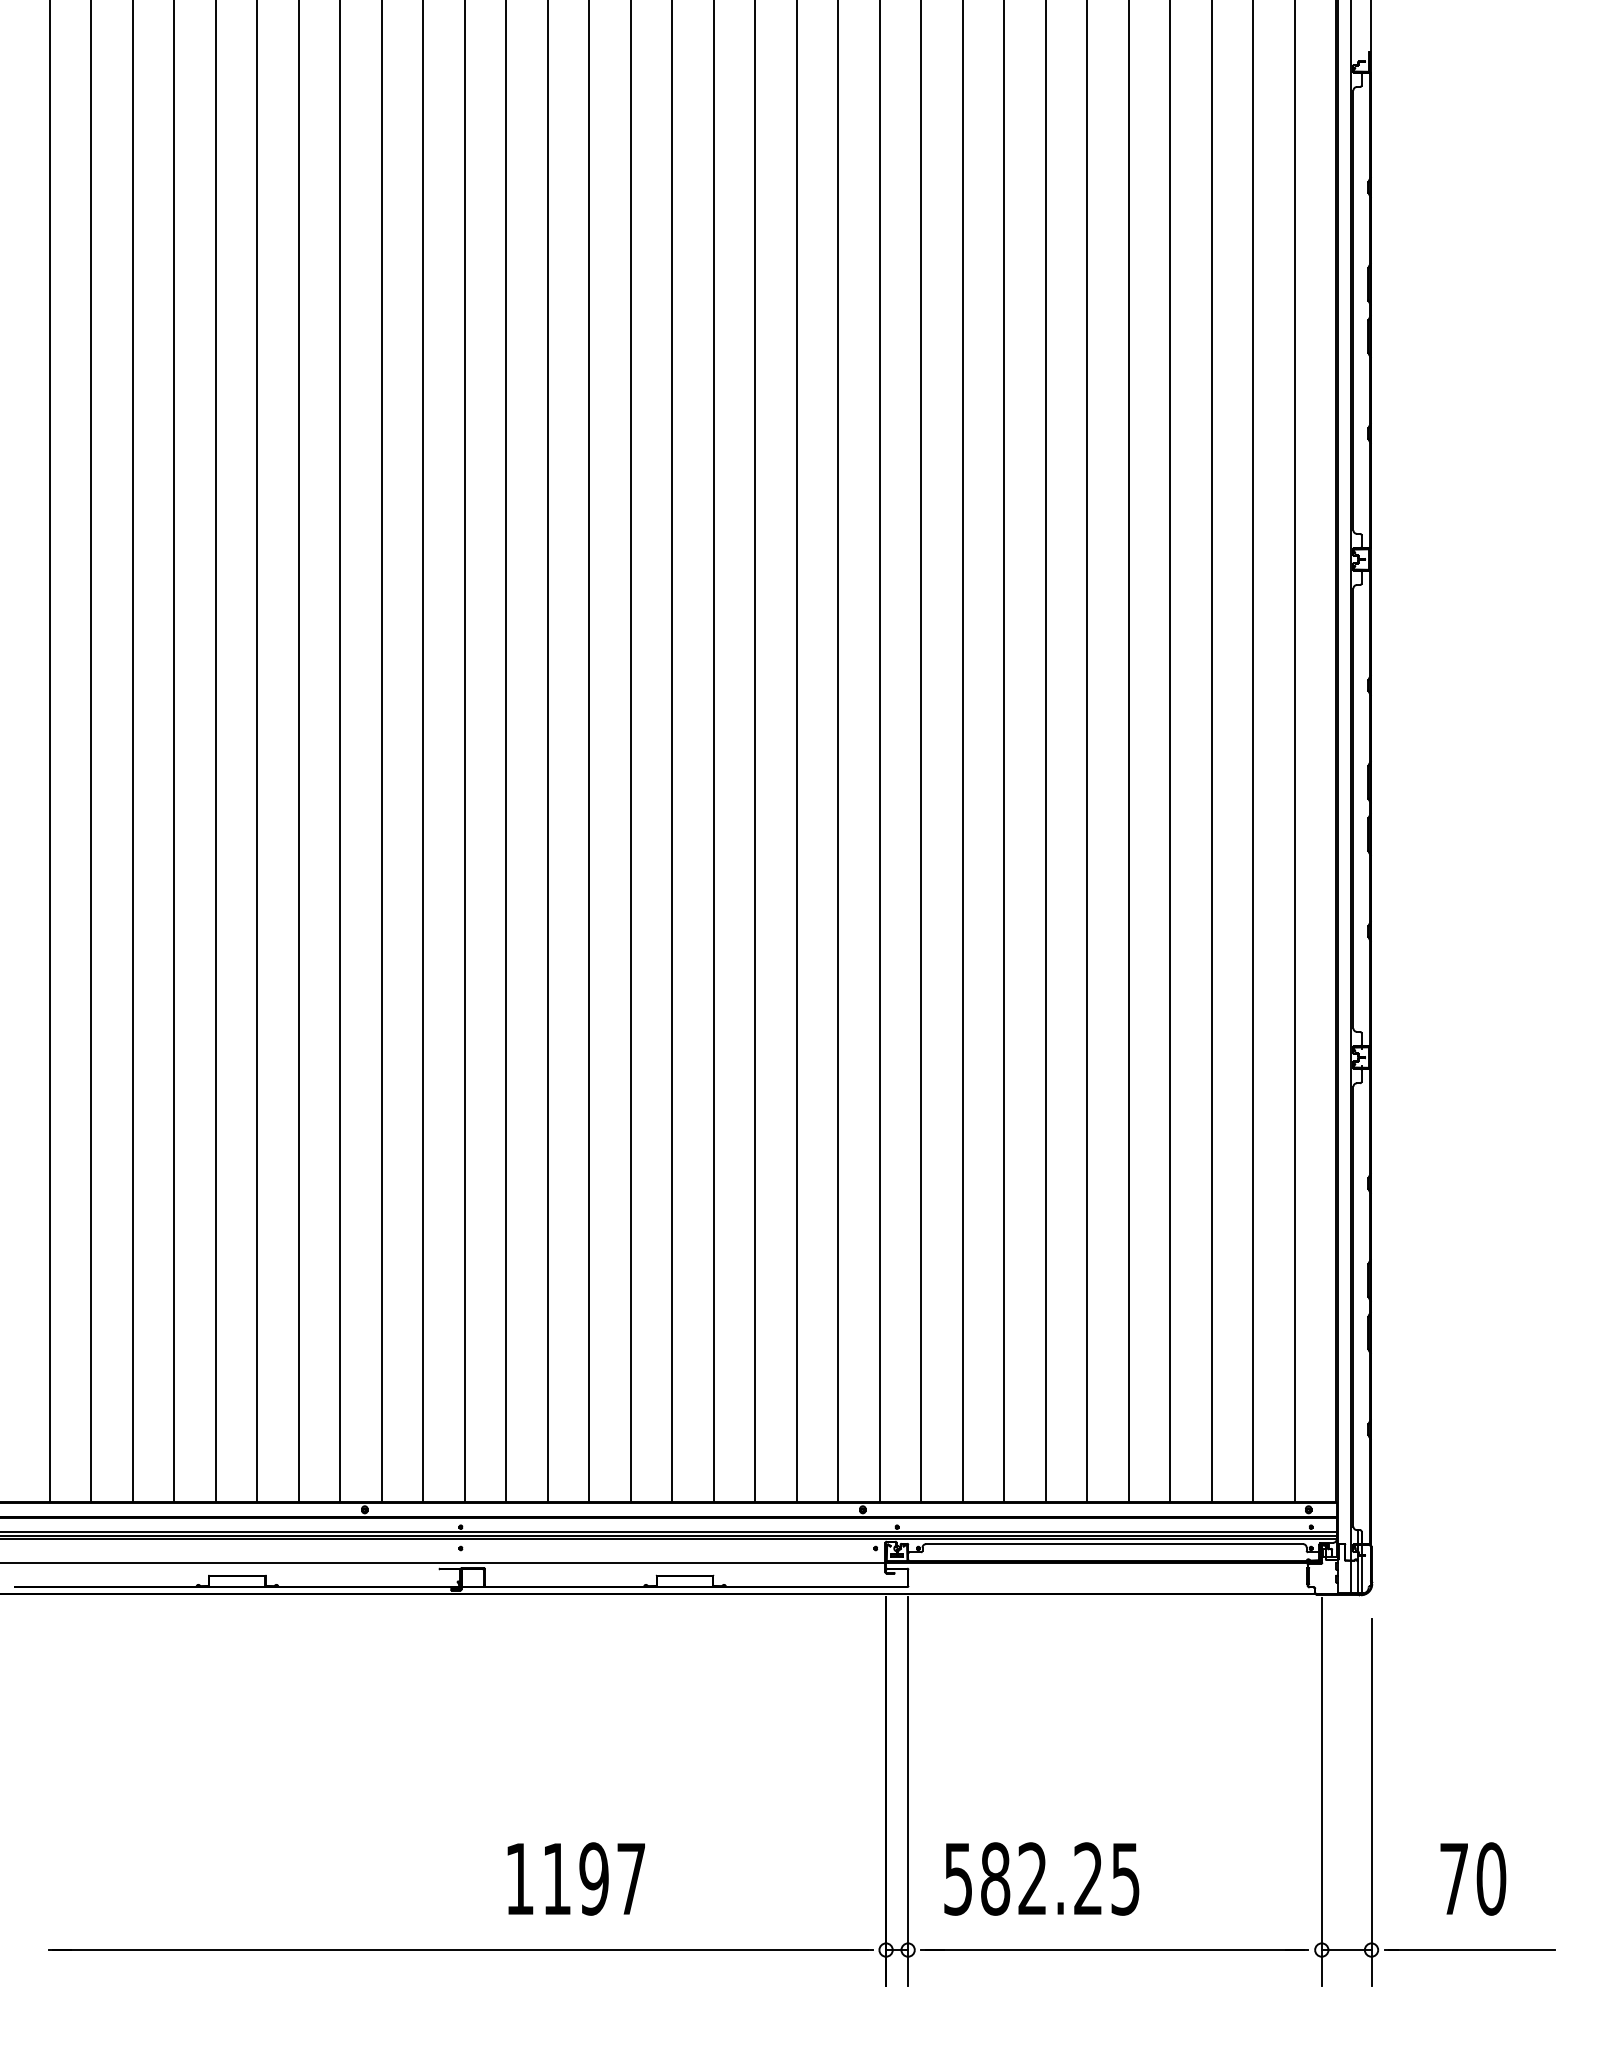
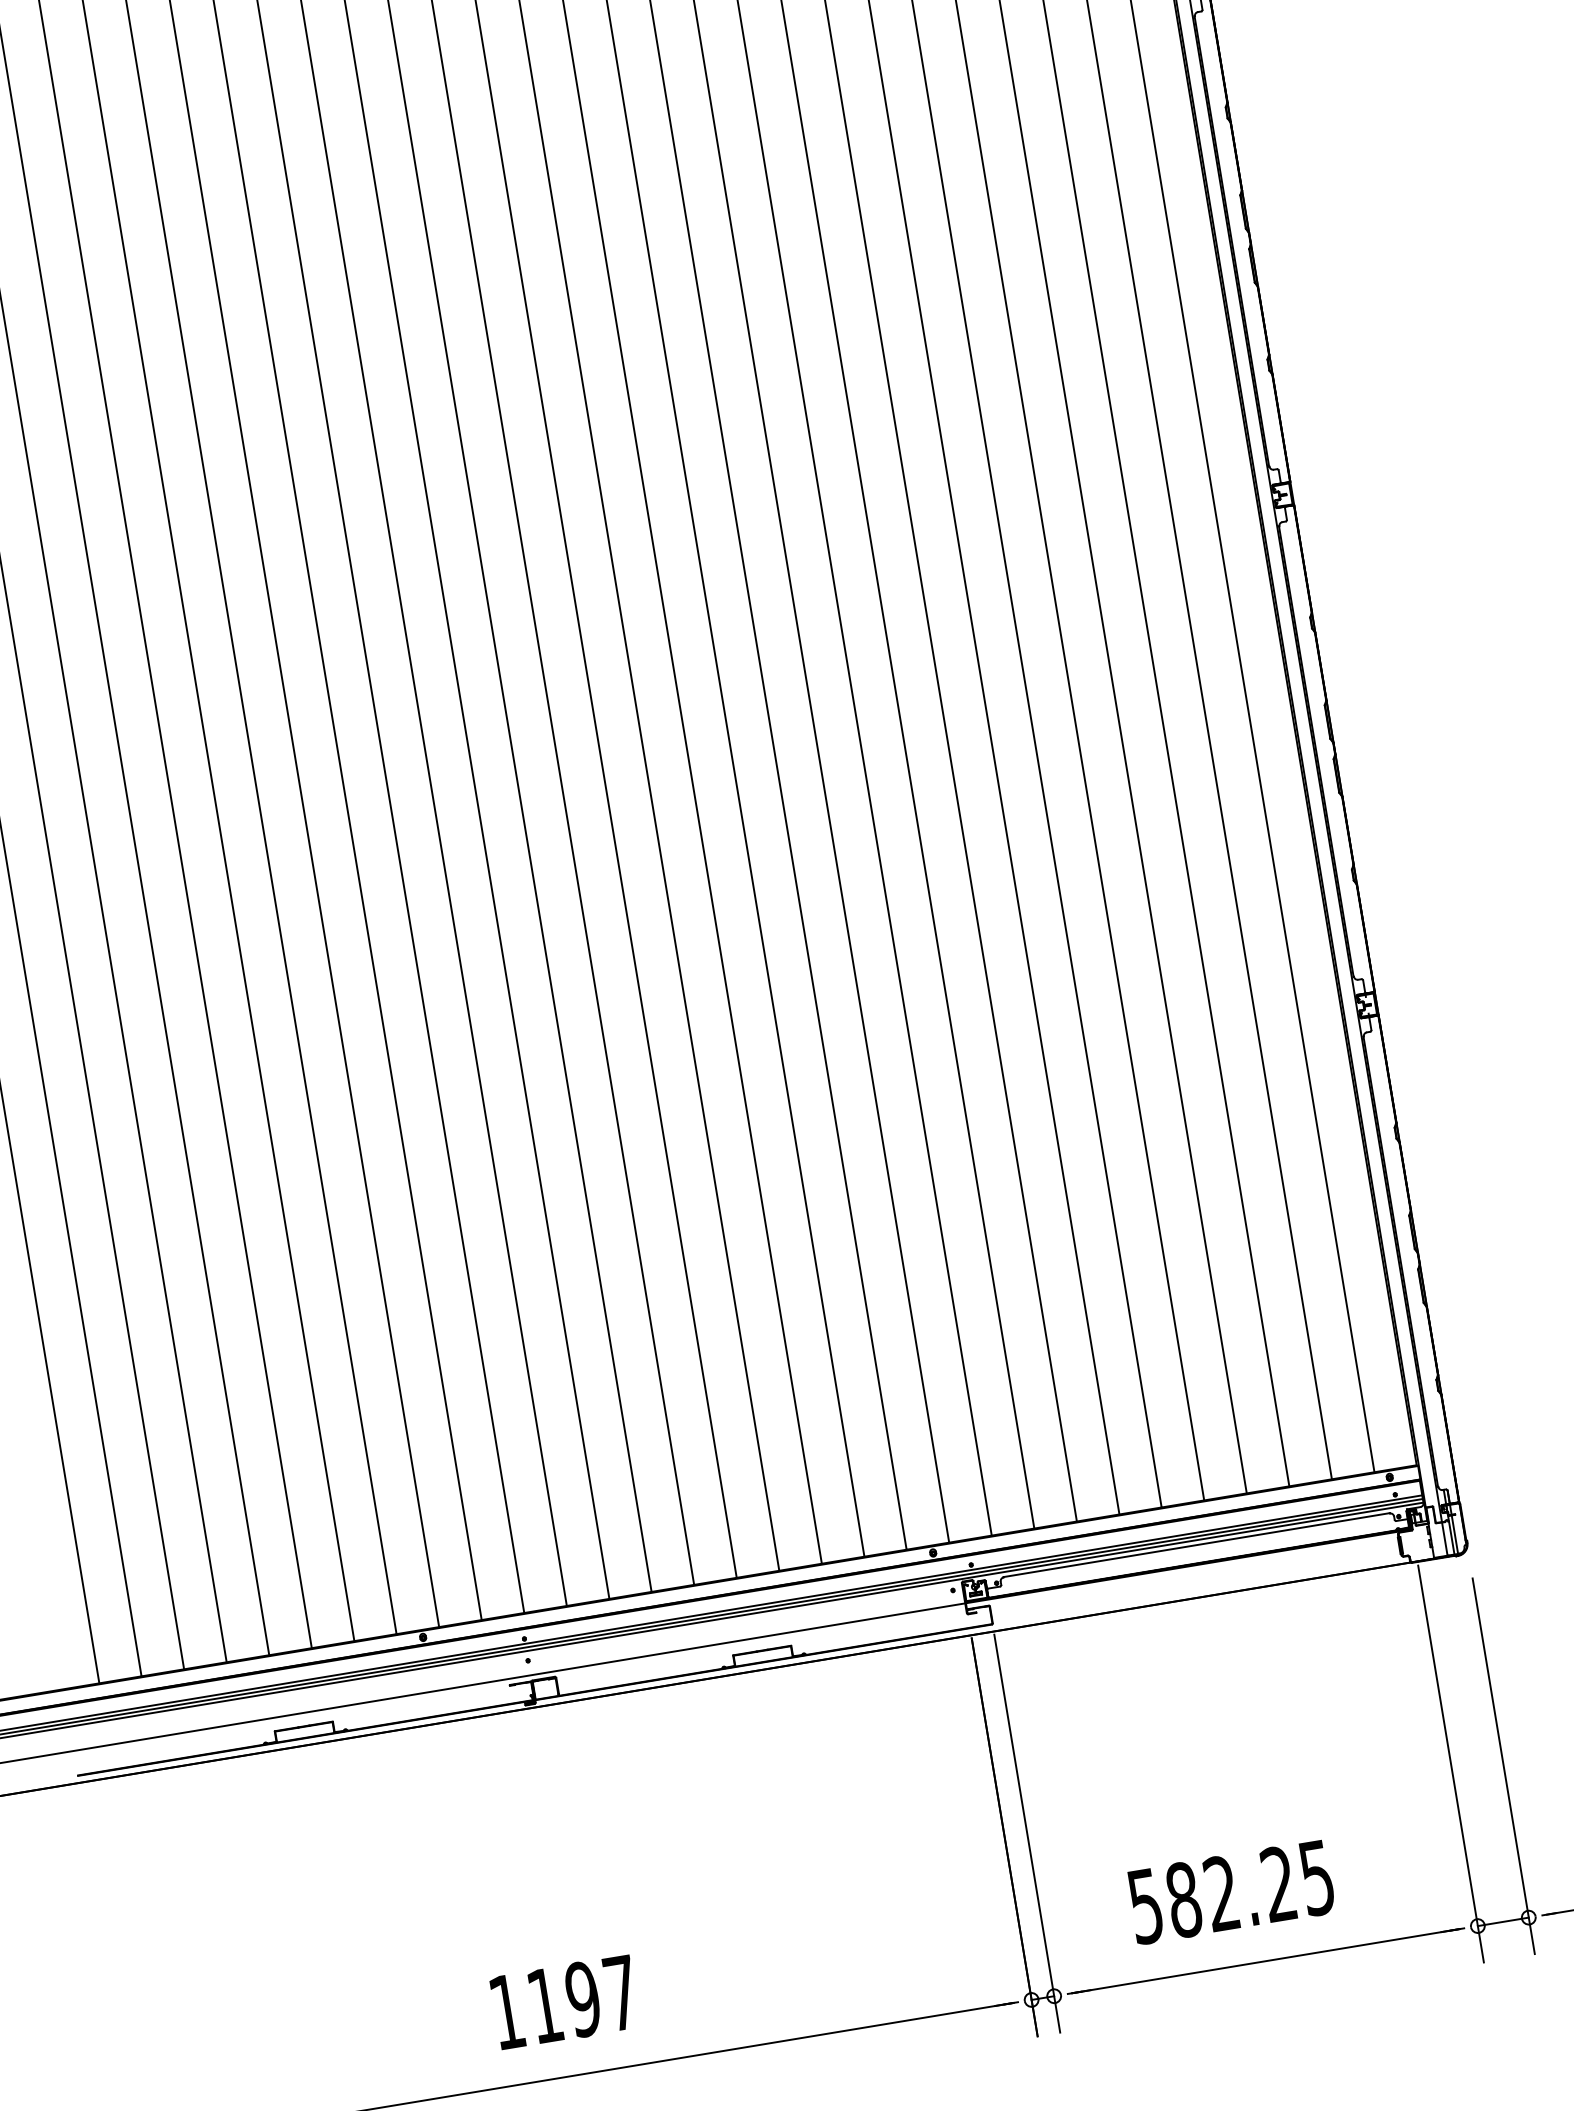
text: (575, 1878) -> (564, 2002), moved
text: (1041, 1878) -> (1230, 1891), moved

